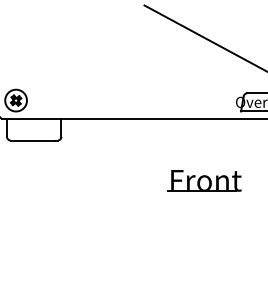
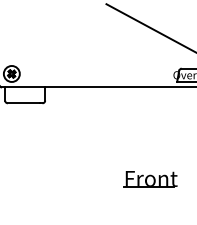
part: (204, 181) -> (150, 179), moved

